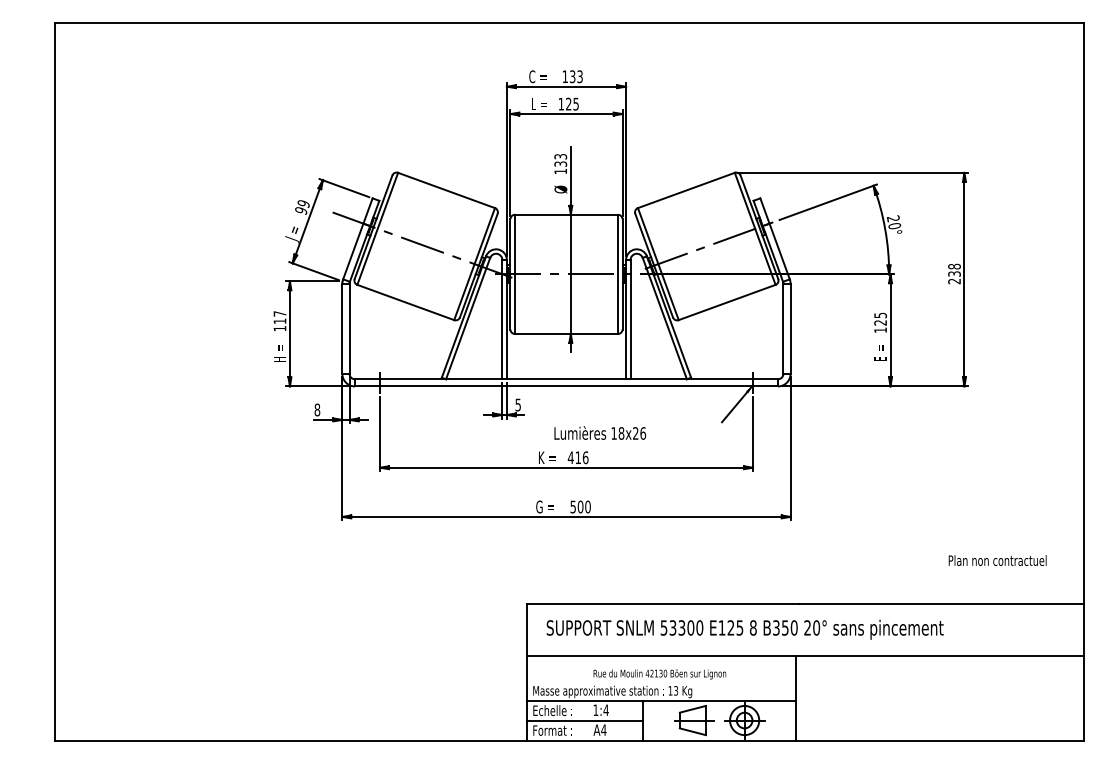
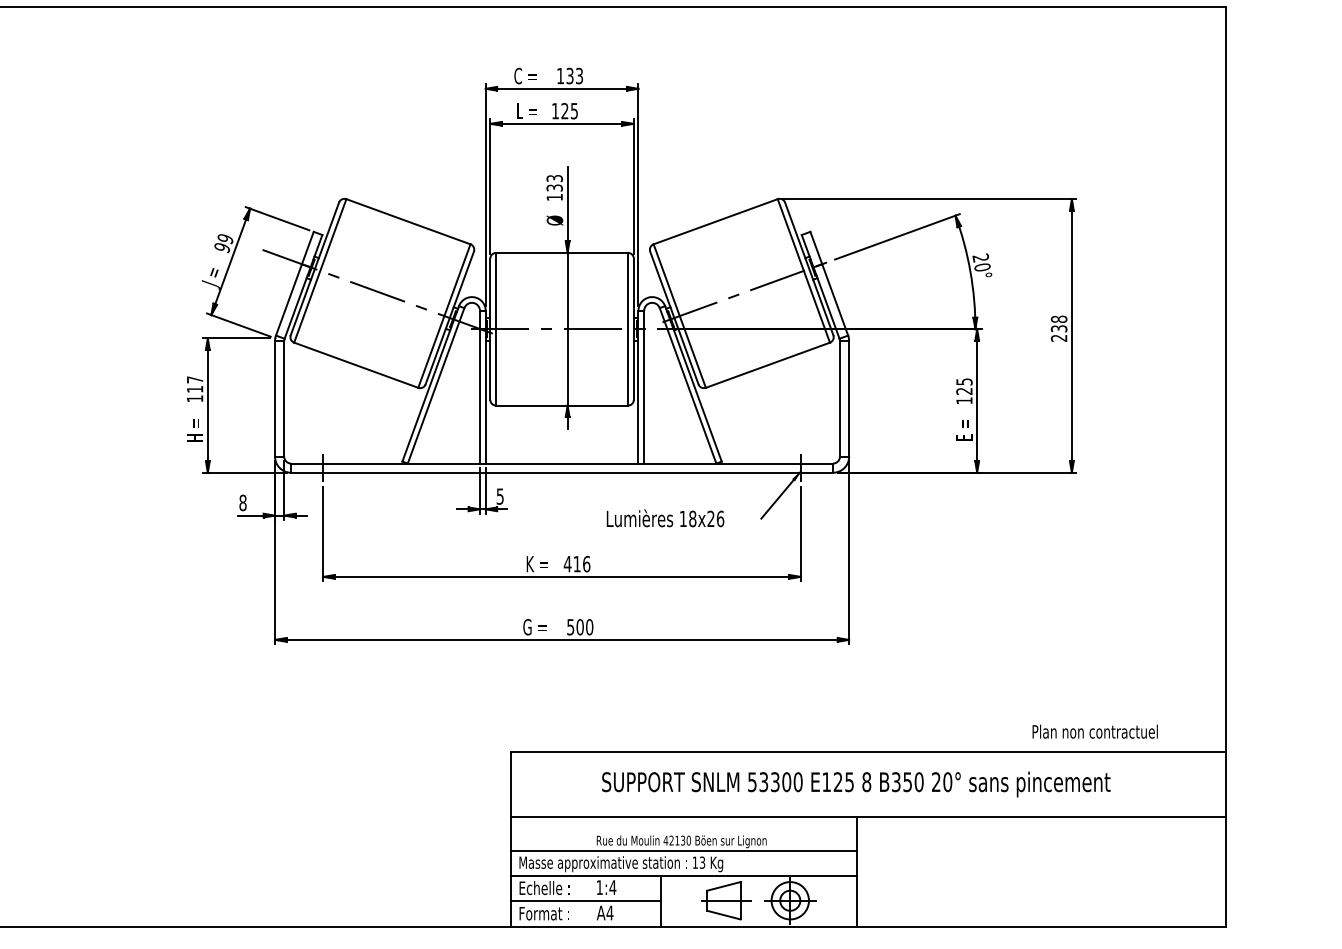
text: (600, 432) -> (665, 517), moved
text: (997, 560) -> (1094, 731), moved
text: (744, 629) -> (855, 784), moved
line: (661, 681) -> (683, 850), added

